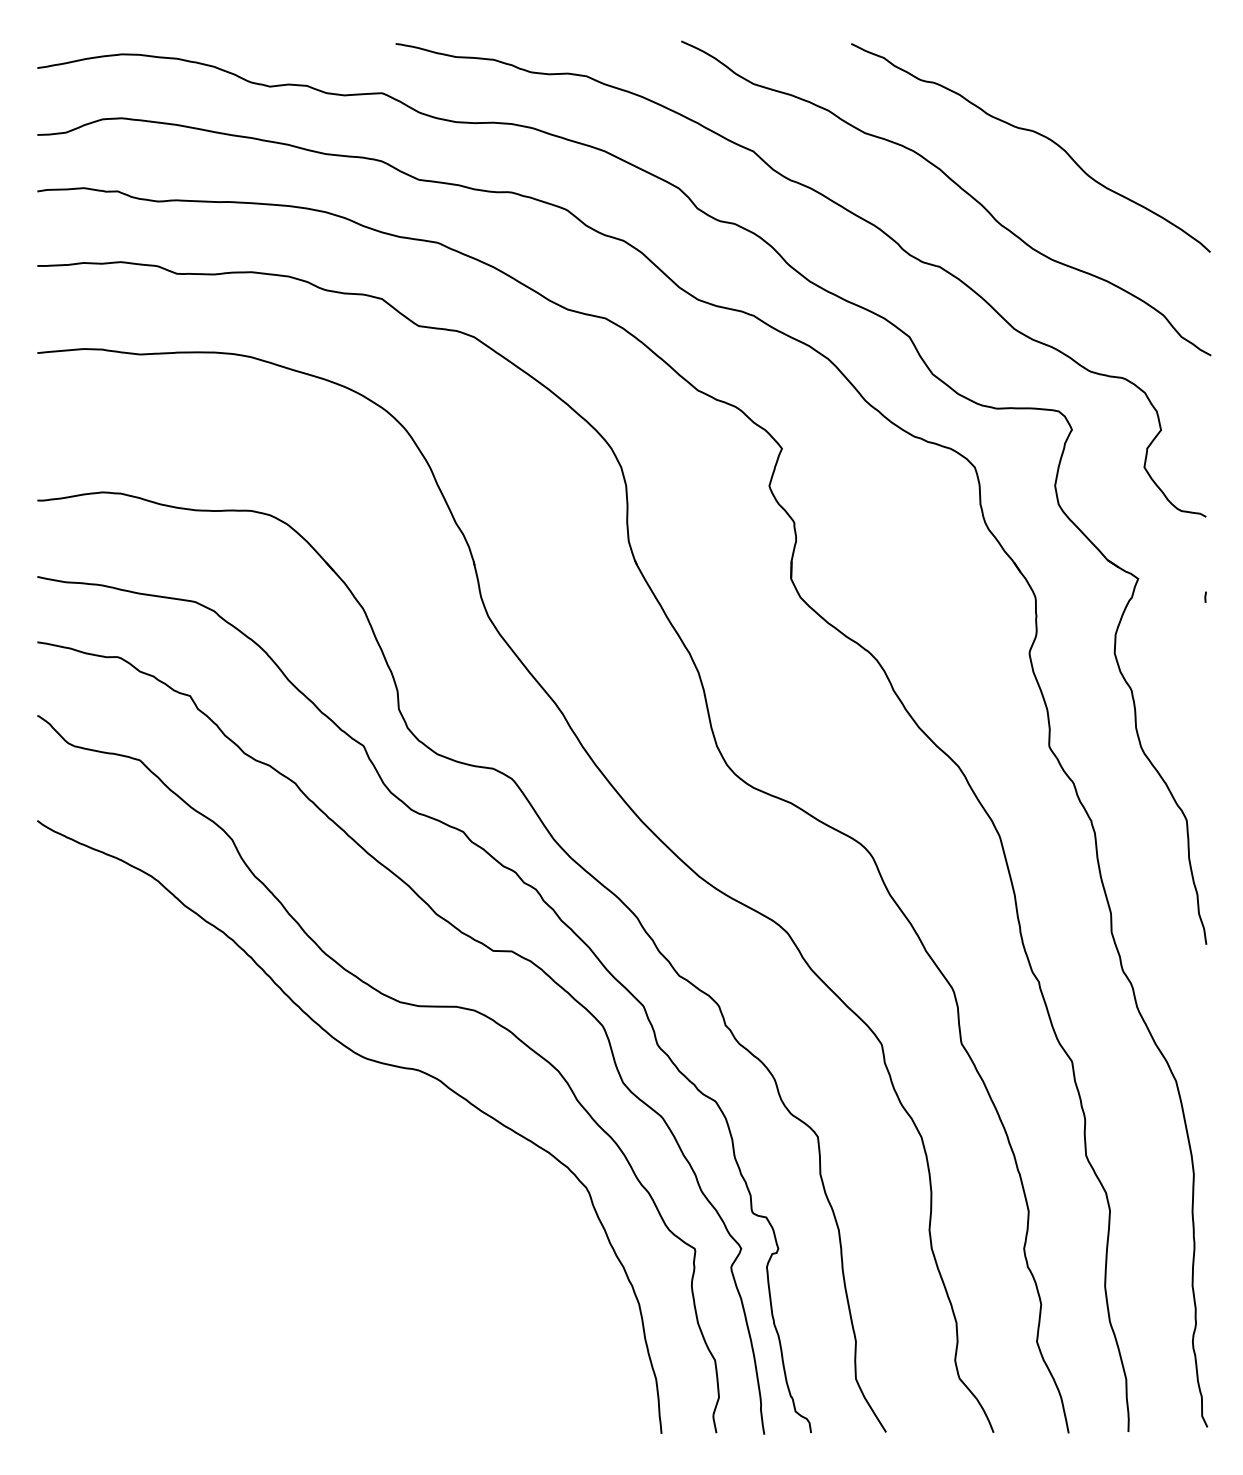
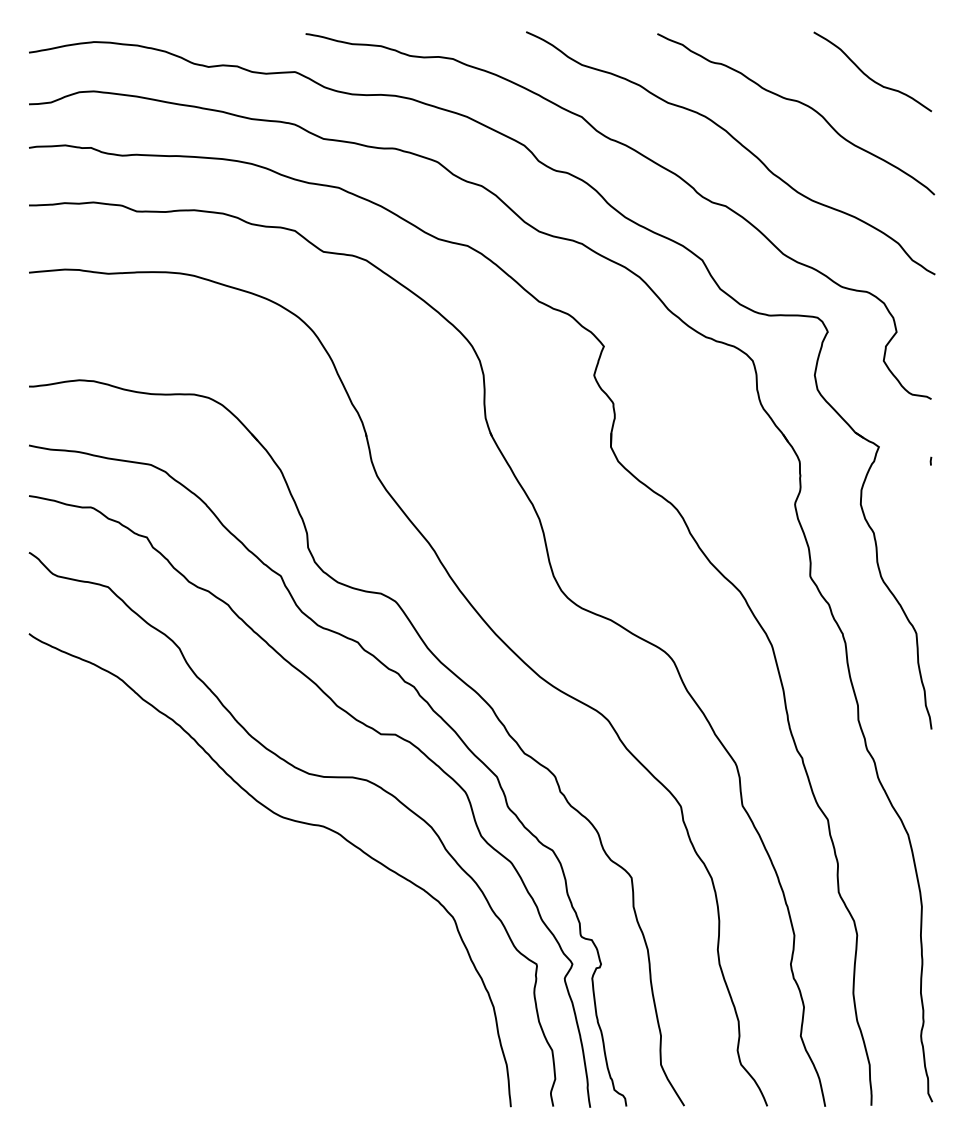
curve: (1125, 98) -> (869, 76), added

